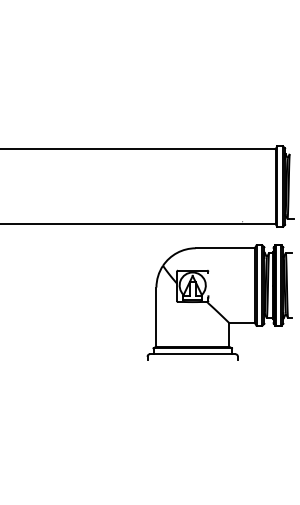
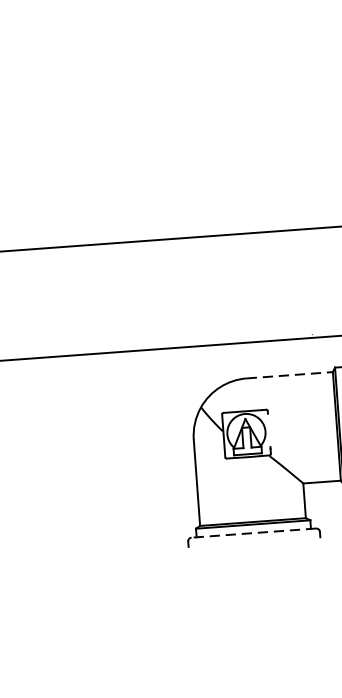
line: (225, 248) -> (290, 375), solid -> dashed
line: (192, 354) -> (253, 533), solid -> dashed

